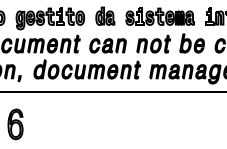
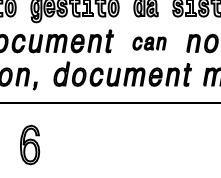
part: (107, 45) -> (148, 43), size x0.7

